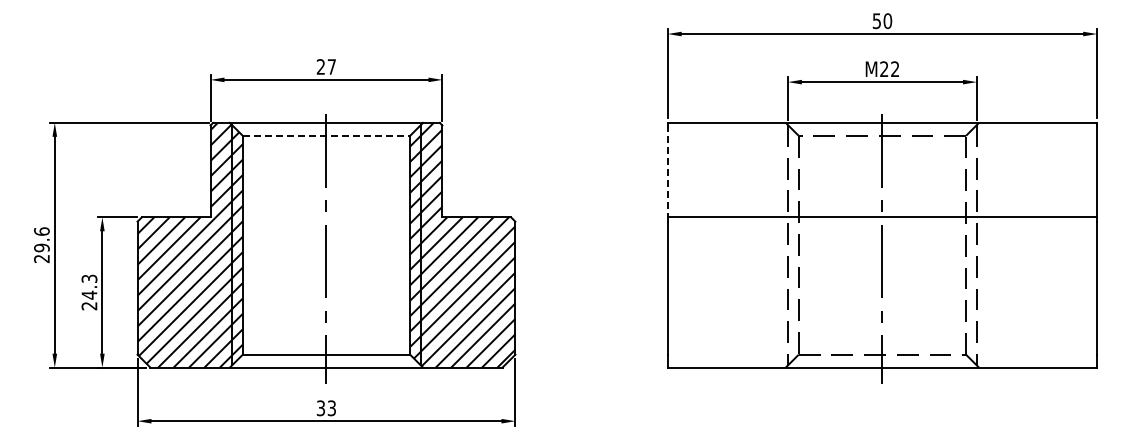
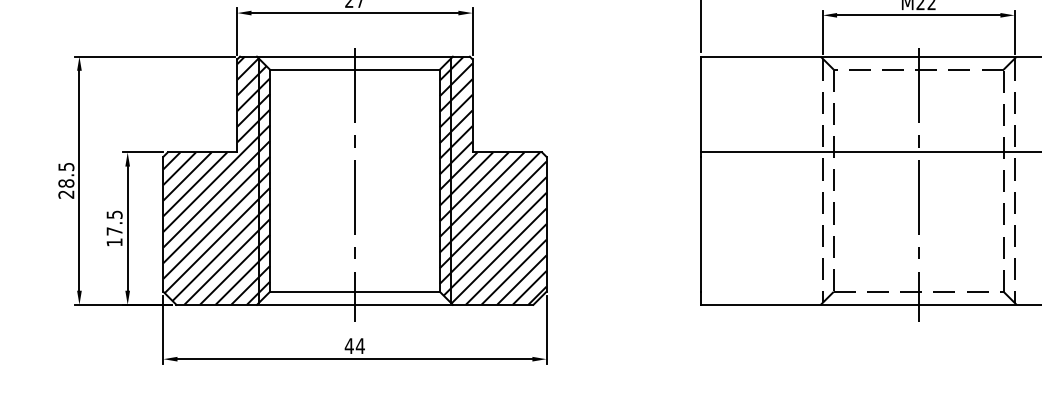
line: (326, 135) -> (354, 69), dashed -> solid
line: (667, 171) -> (700, 105), dashed -> solid
text: (41, 239) -> (65, 174), 29.6 -> 28.5
text: (89, 292) -> (114, 228), 24.3 -> 17.5
text: (326, 408) -> (354, 346), 33 -> 44

